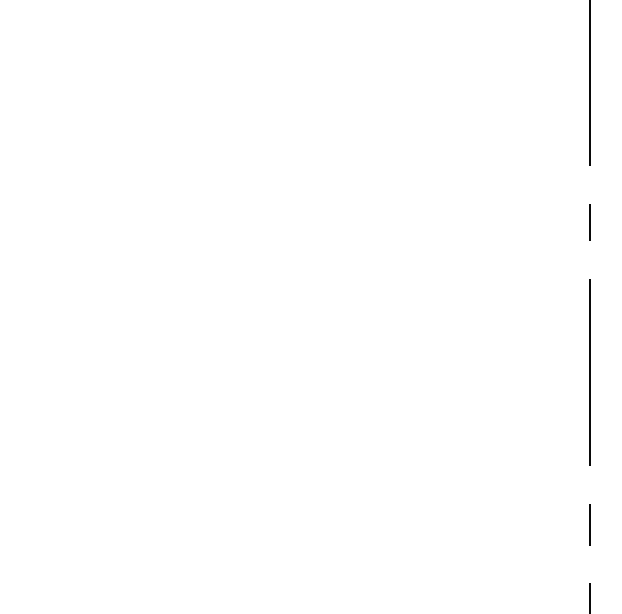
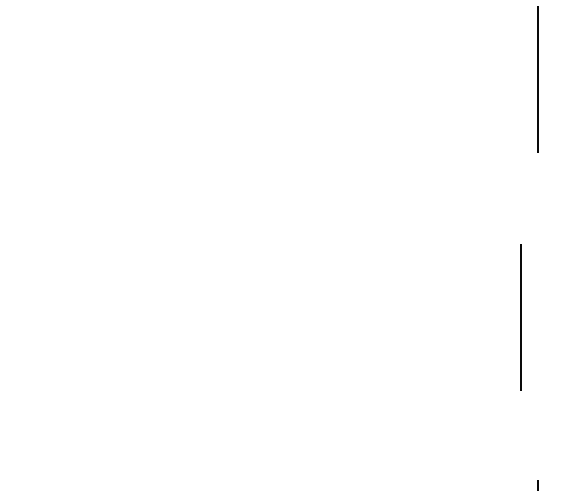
line: (589, 222) -> (537, 197), removed
line: (589, 373) -> (520, 317), moved
line: (589, 524) -> (537, 434), removed

